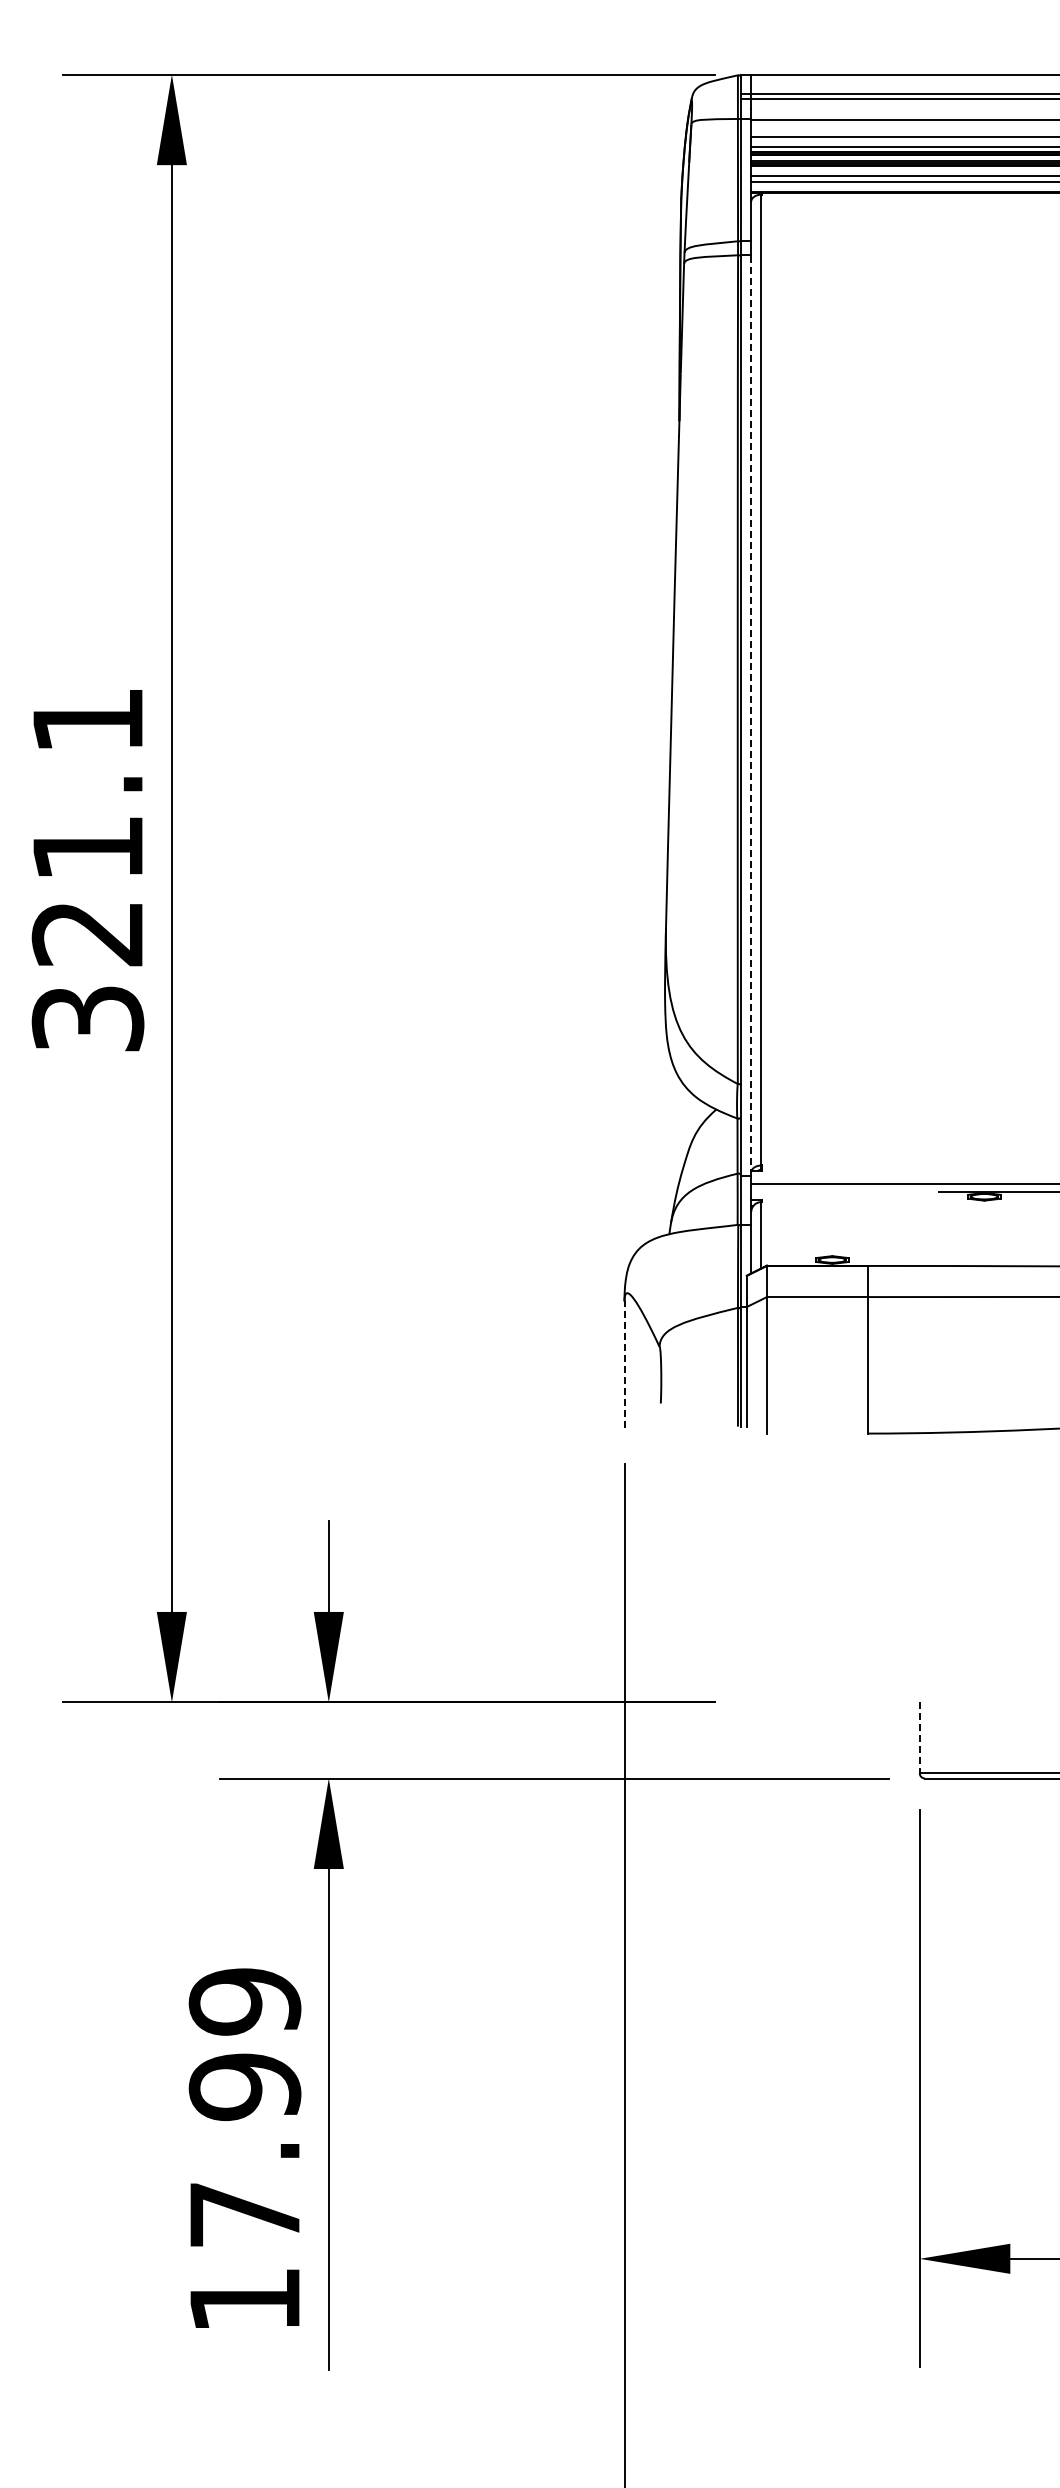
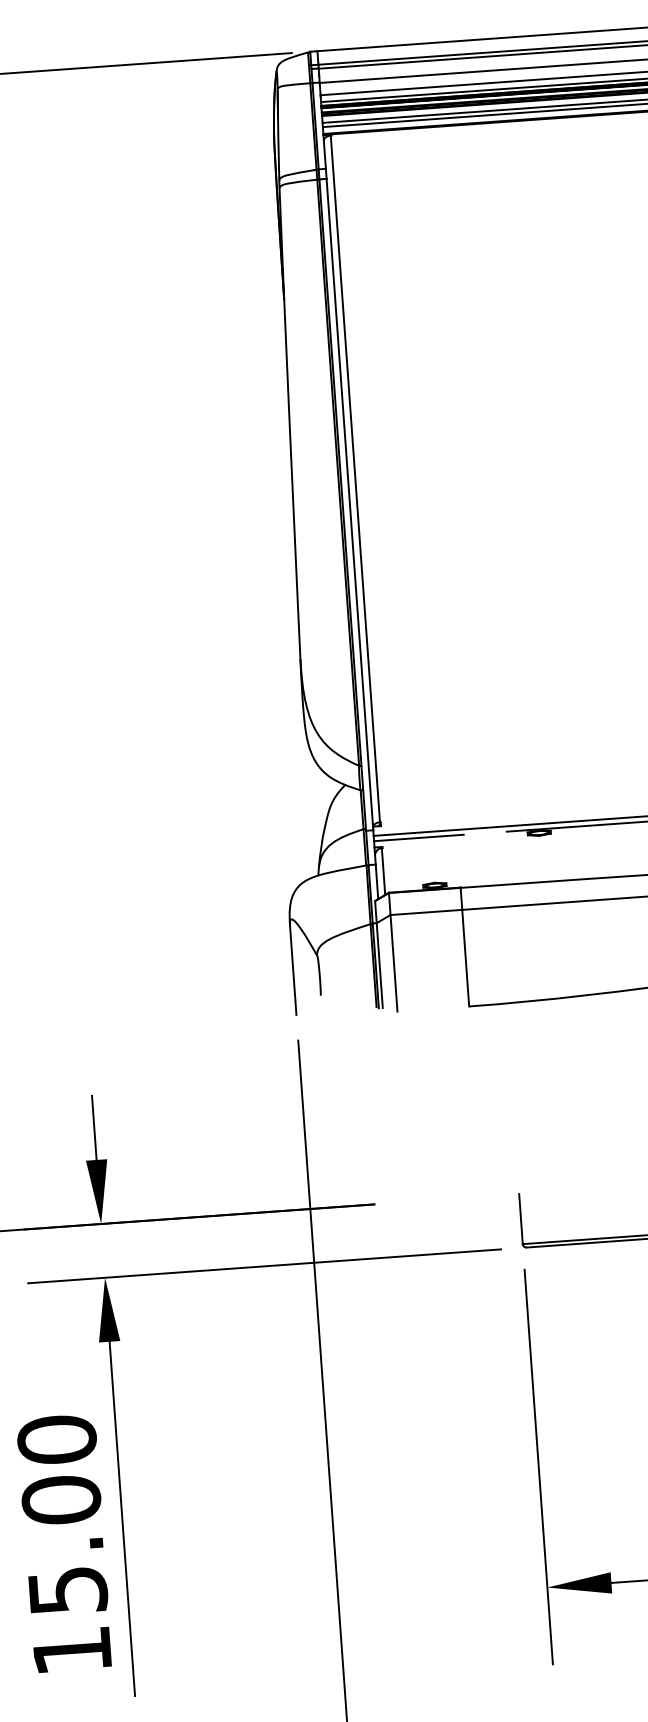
line: (751, 715) -> (350, 504), dashed -> solid
line: (814, 1191) -> (418, 837), added
line: (624, 1364) -> (293, 969), dashed -> solid
line: (919, 1738) -> (520, 1219), dashed -> solid
text: (244, 2107) -> (62, 1514), 17.99 -> 15.00

